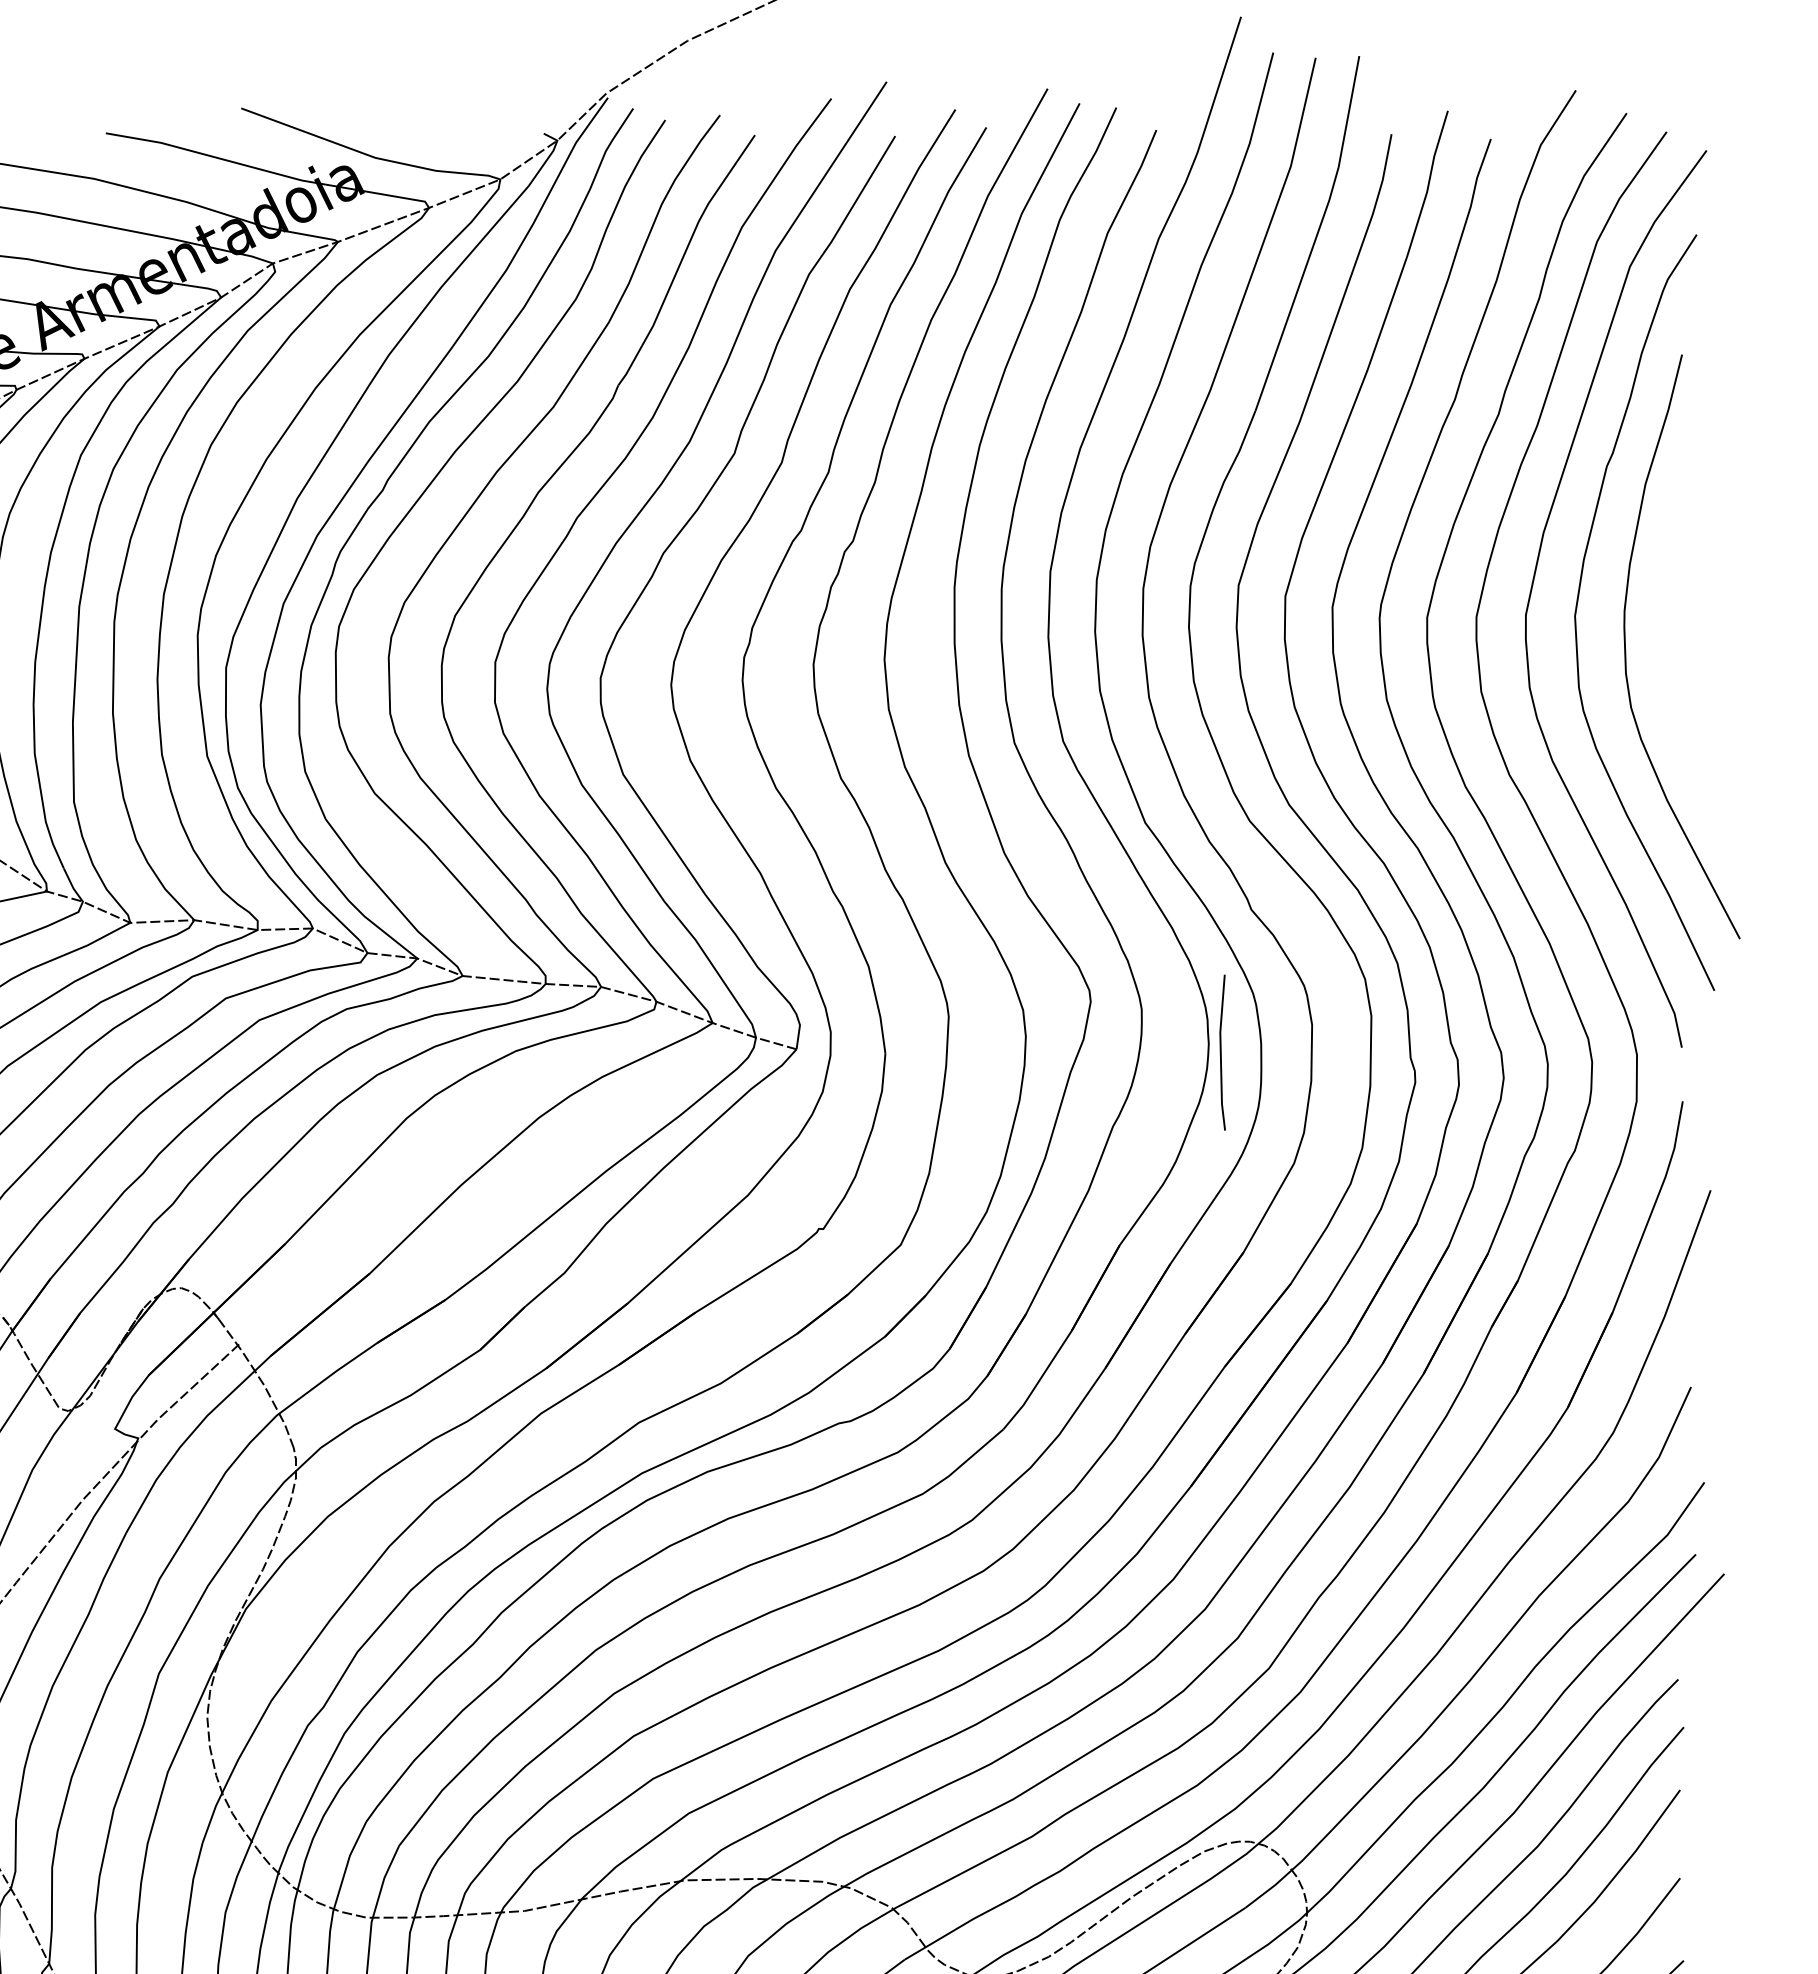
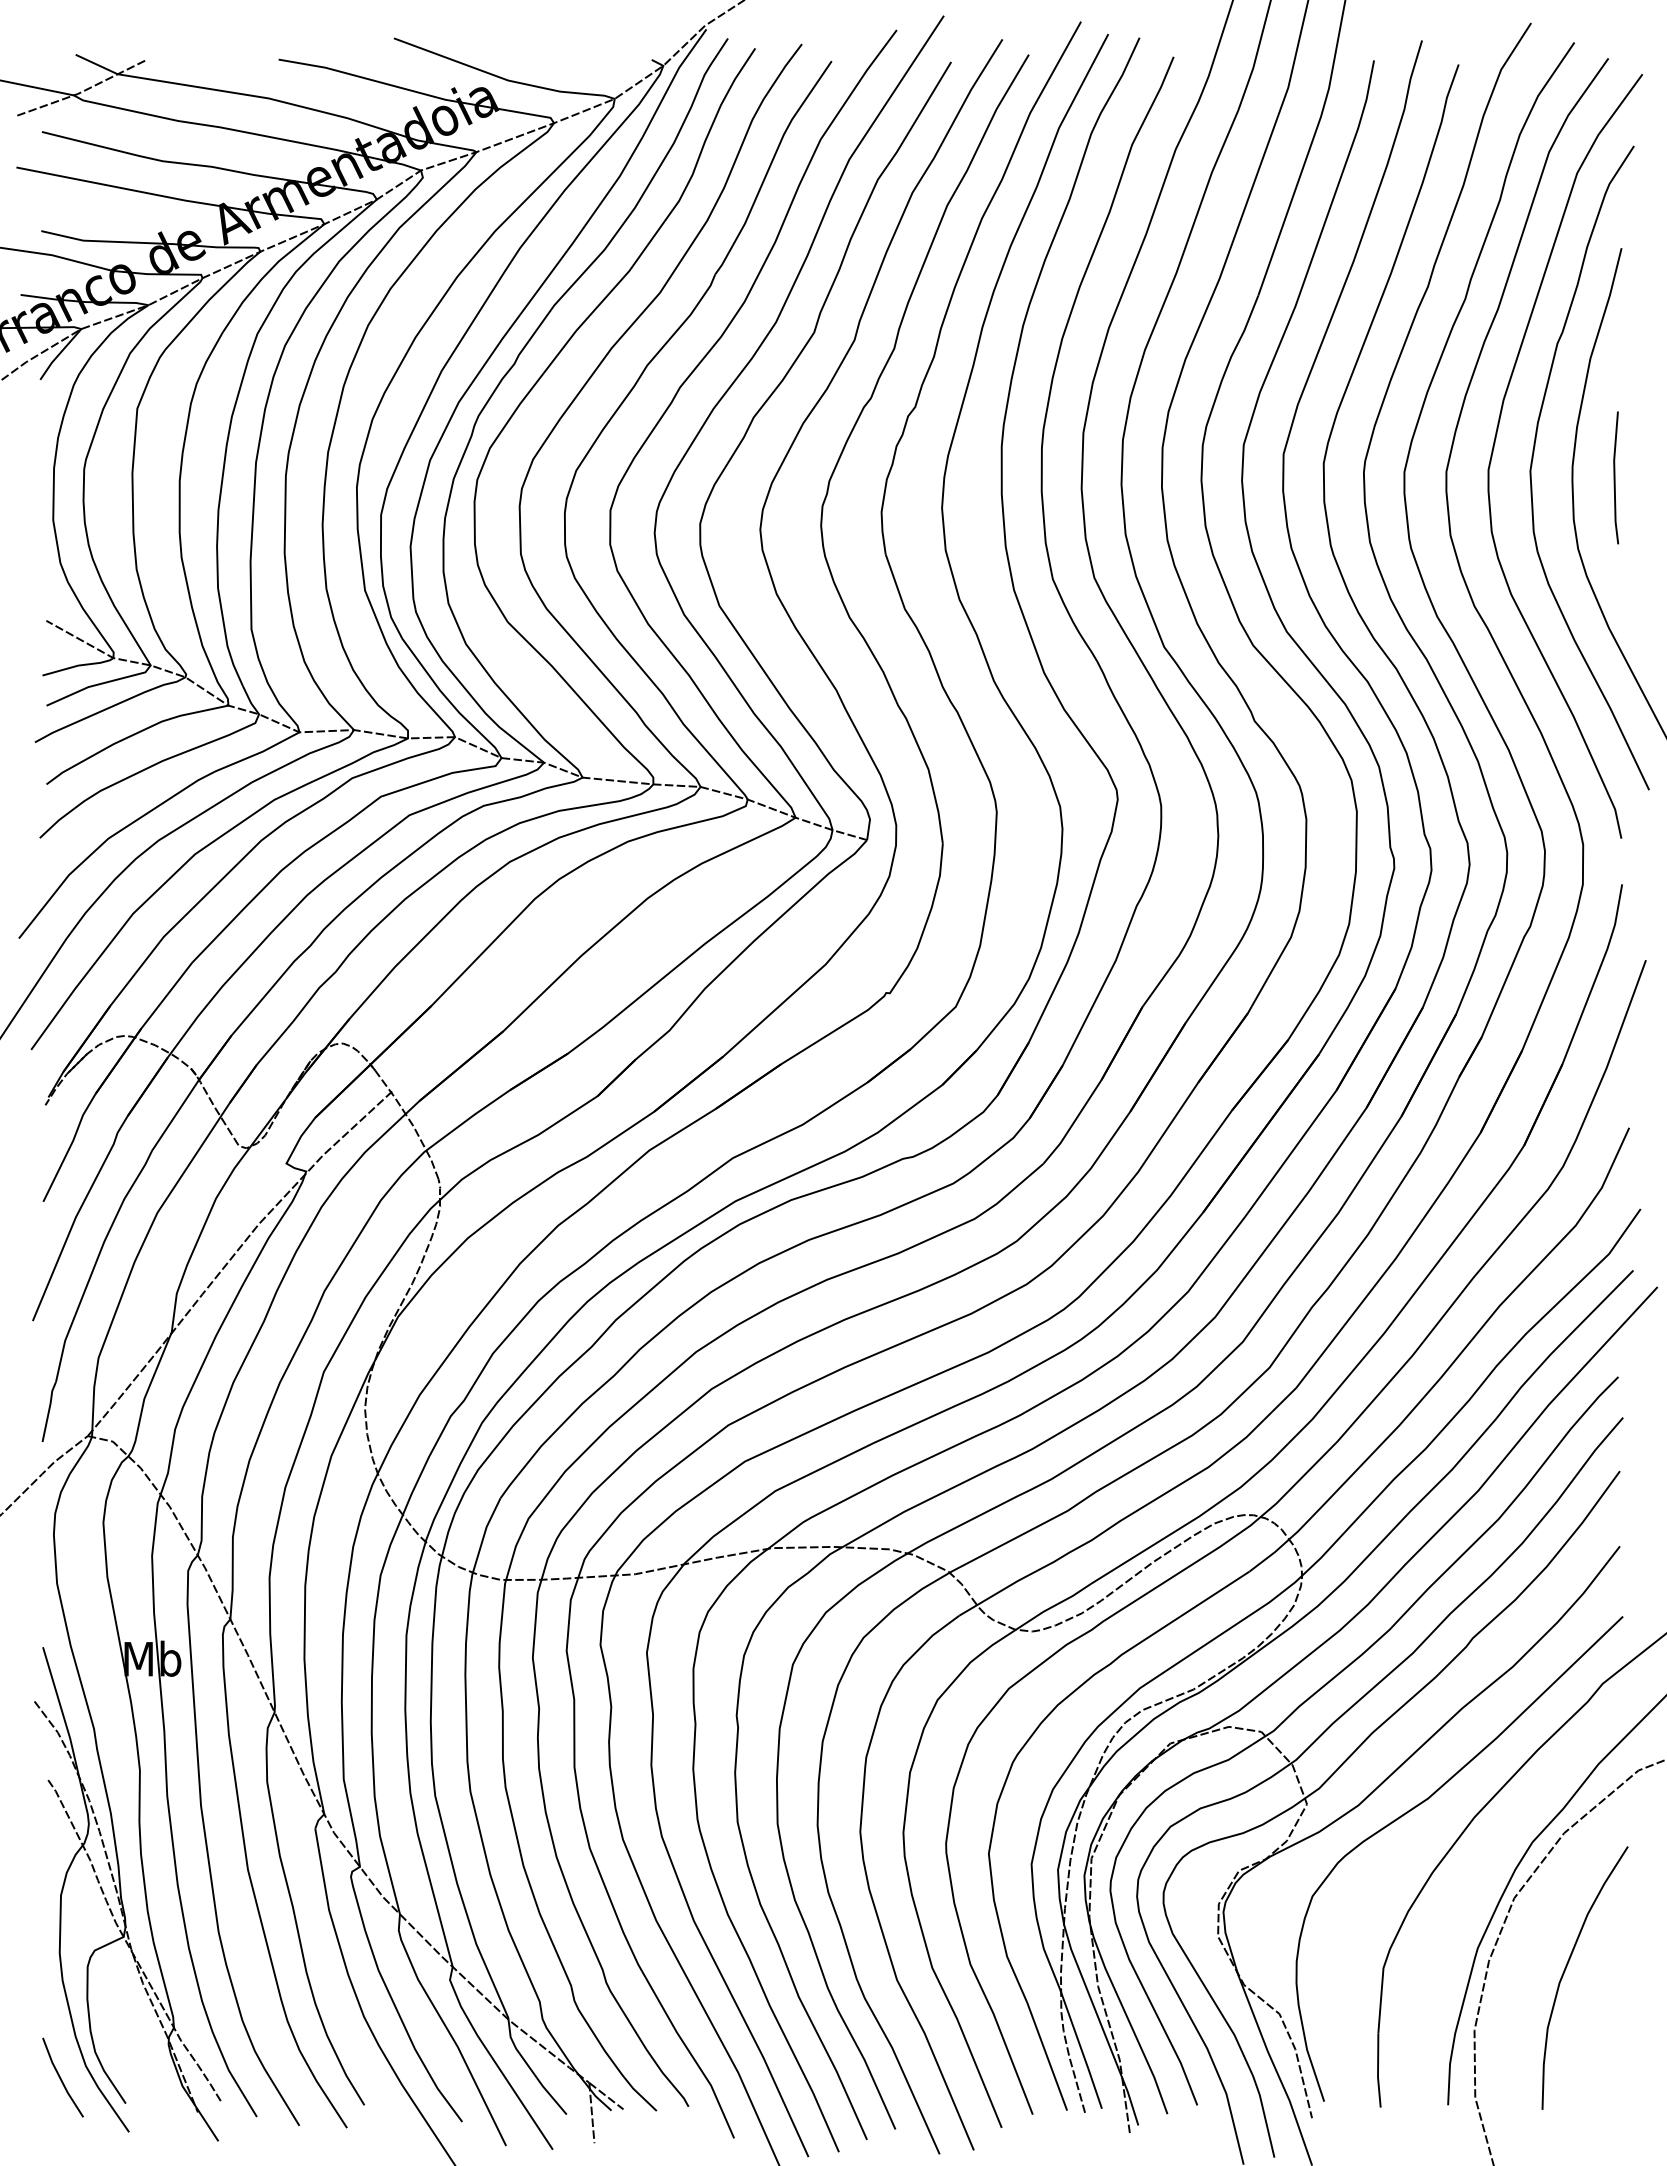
line: (1221, 1052) -> (1615, 477), moved

